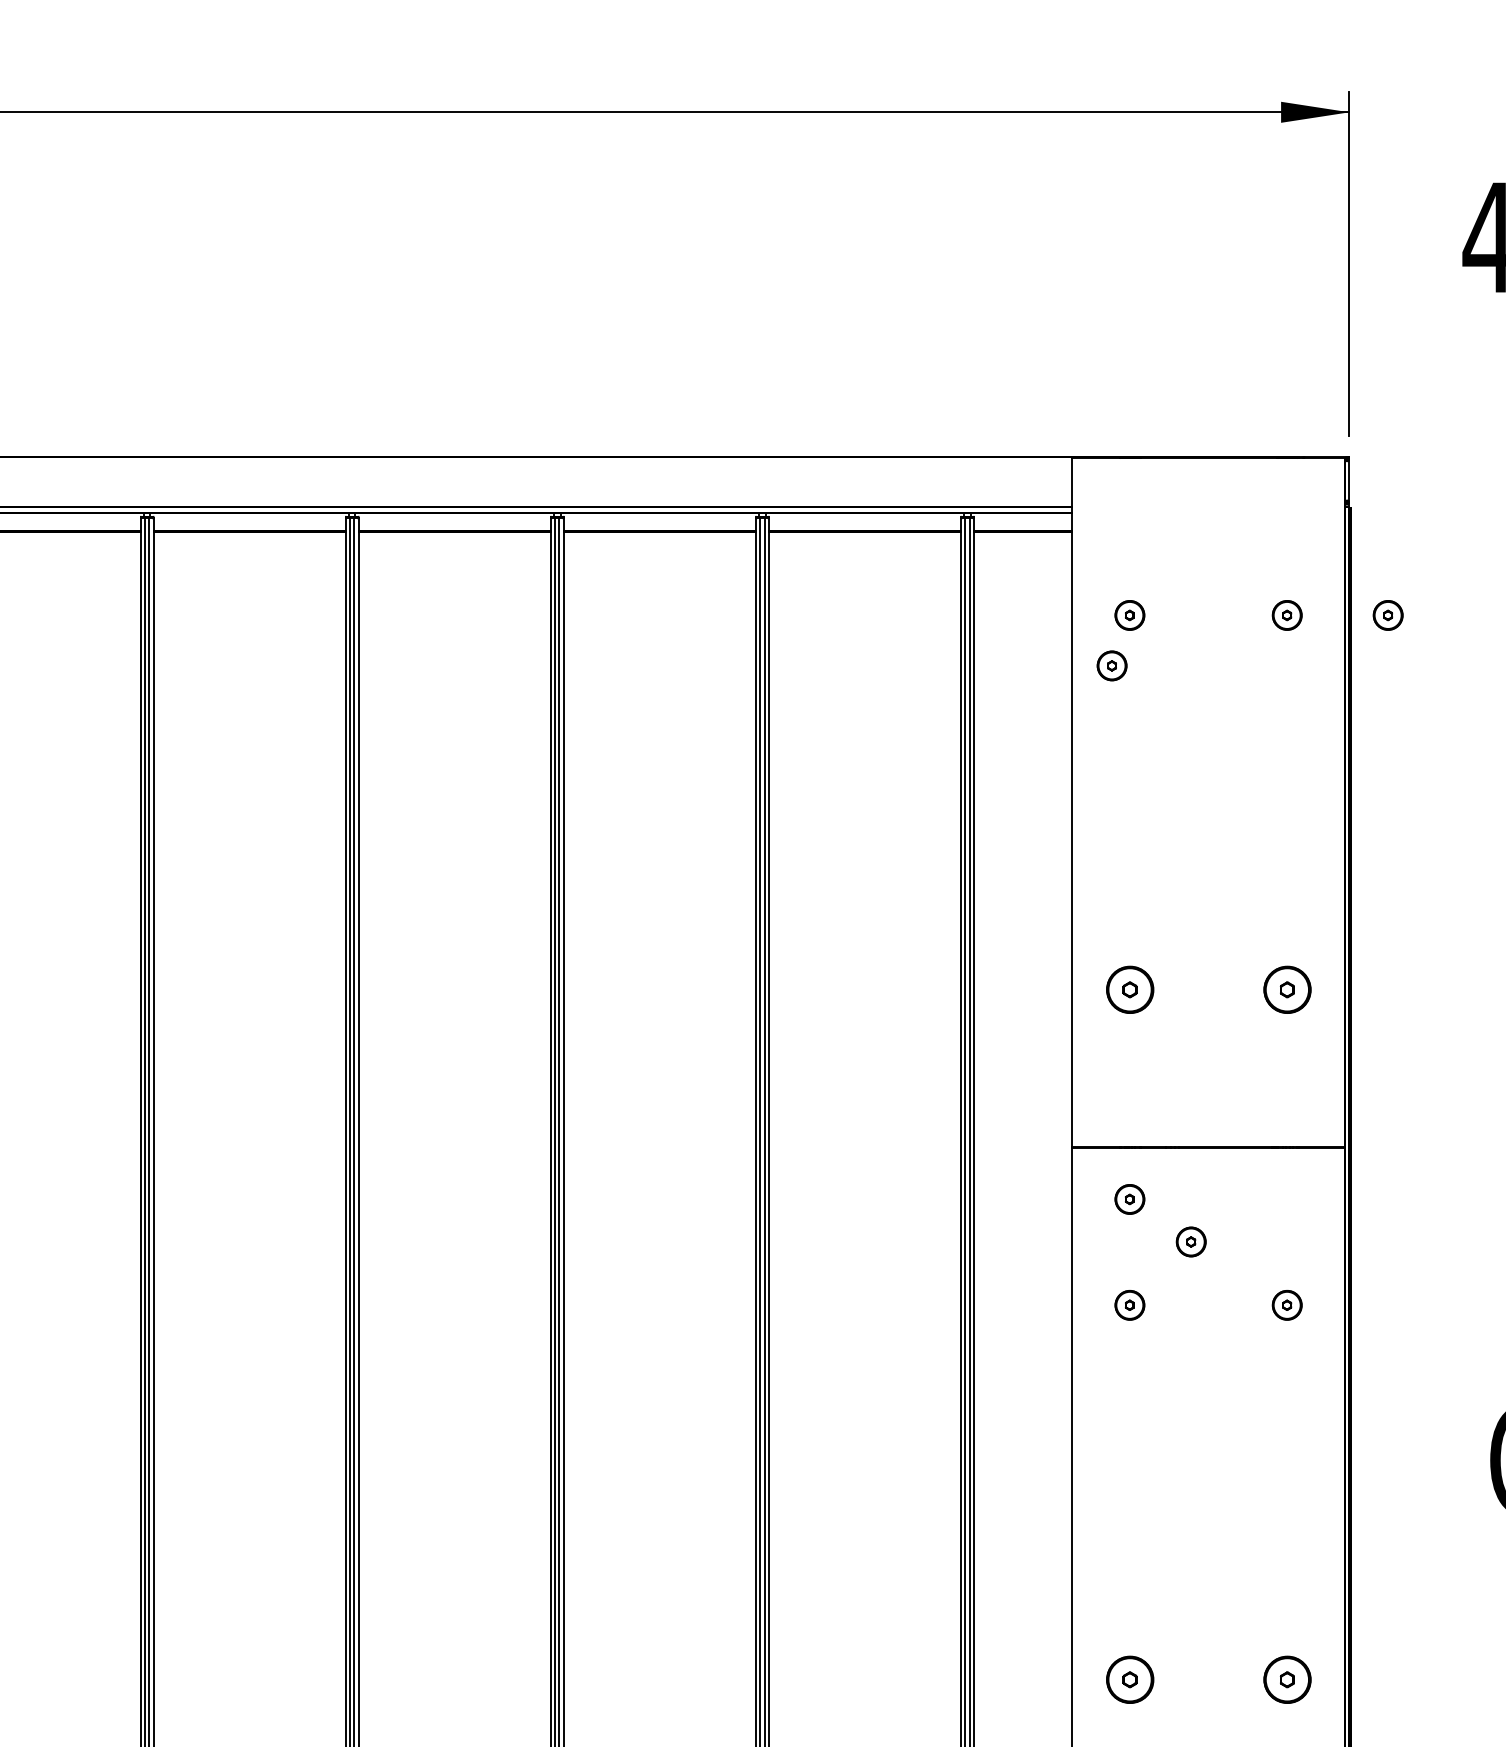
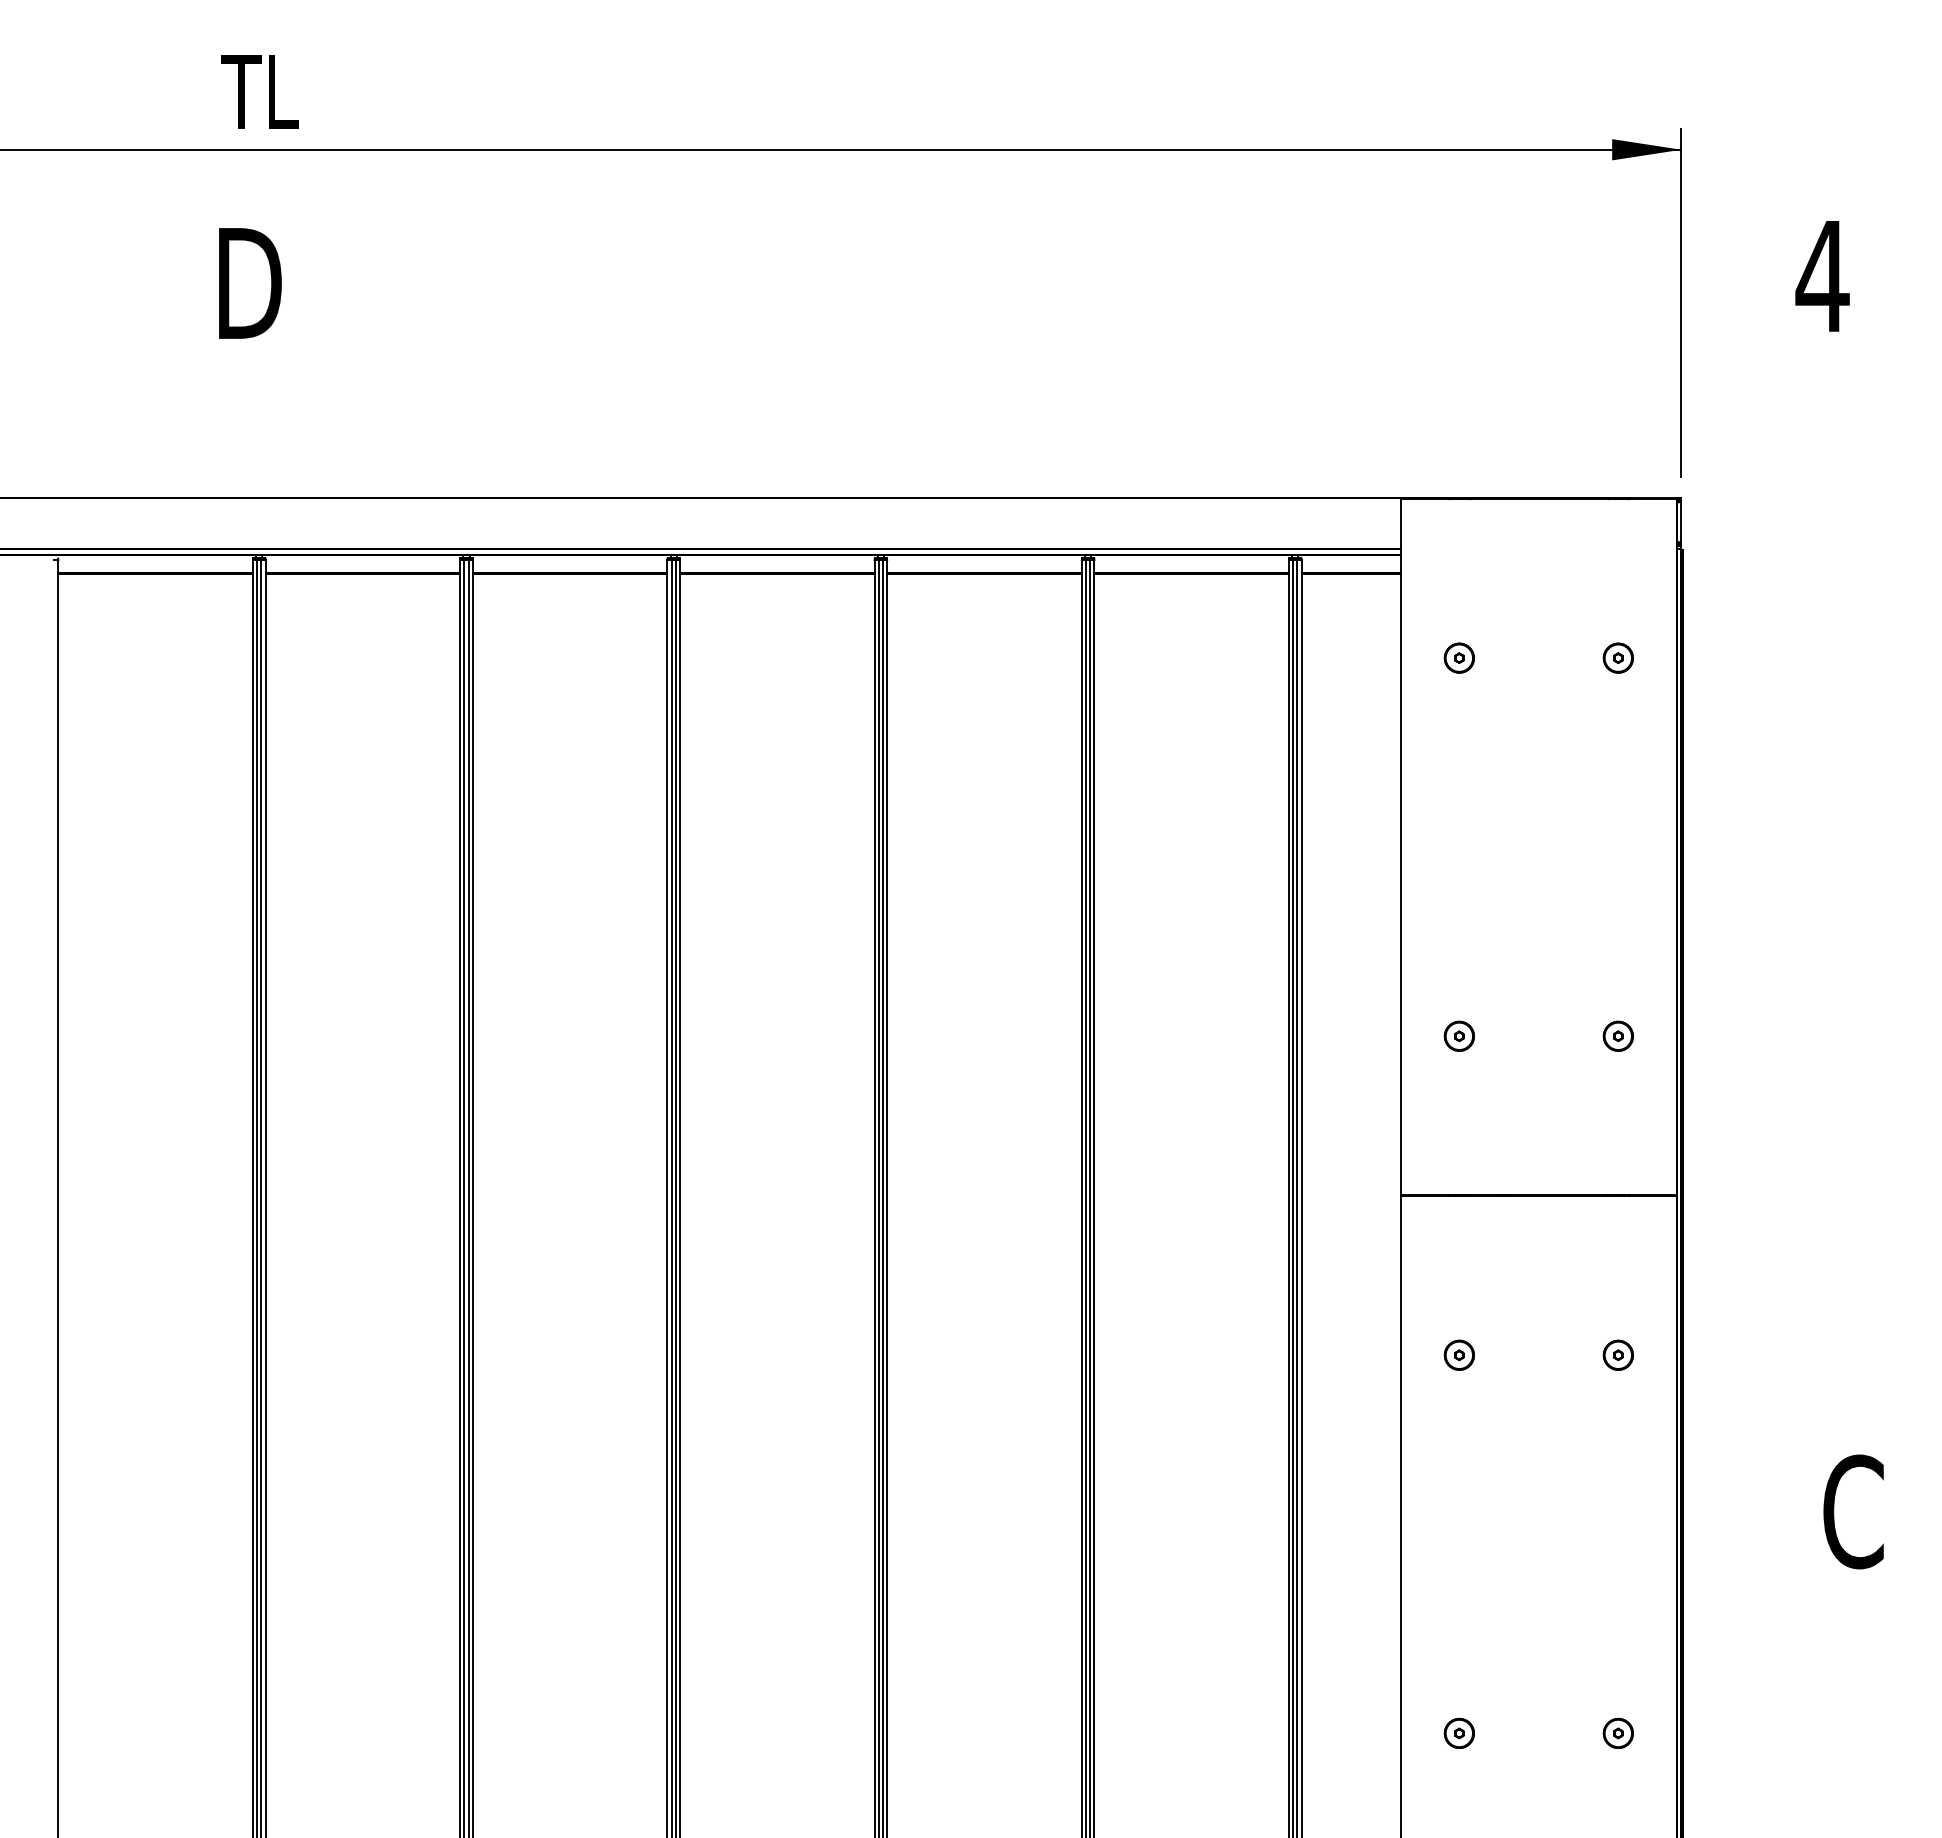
part: (1387, 614) -> (1719, 657), removed
part: (1111, 665) -> (1440, 708), removed
part: (1129, 988) -> (1458, 1035), size x0.62
part: (1286, 988) -> (1617, 1035), size x0.62
part: (1129, 1198) -> (1458, 1247), removed
part: (1190, 1241) -> (1520, 1290), removed
part: (1129, 1678) -> (1458, 1732), size x0.62
part: (1286, 1678) -> (1617, 1732), size x0.62

